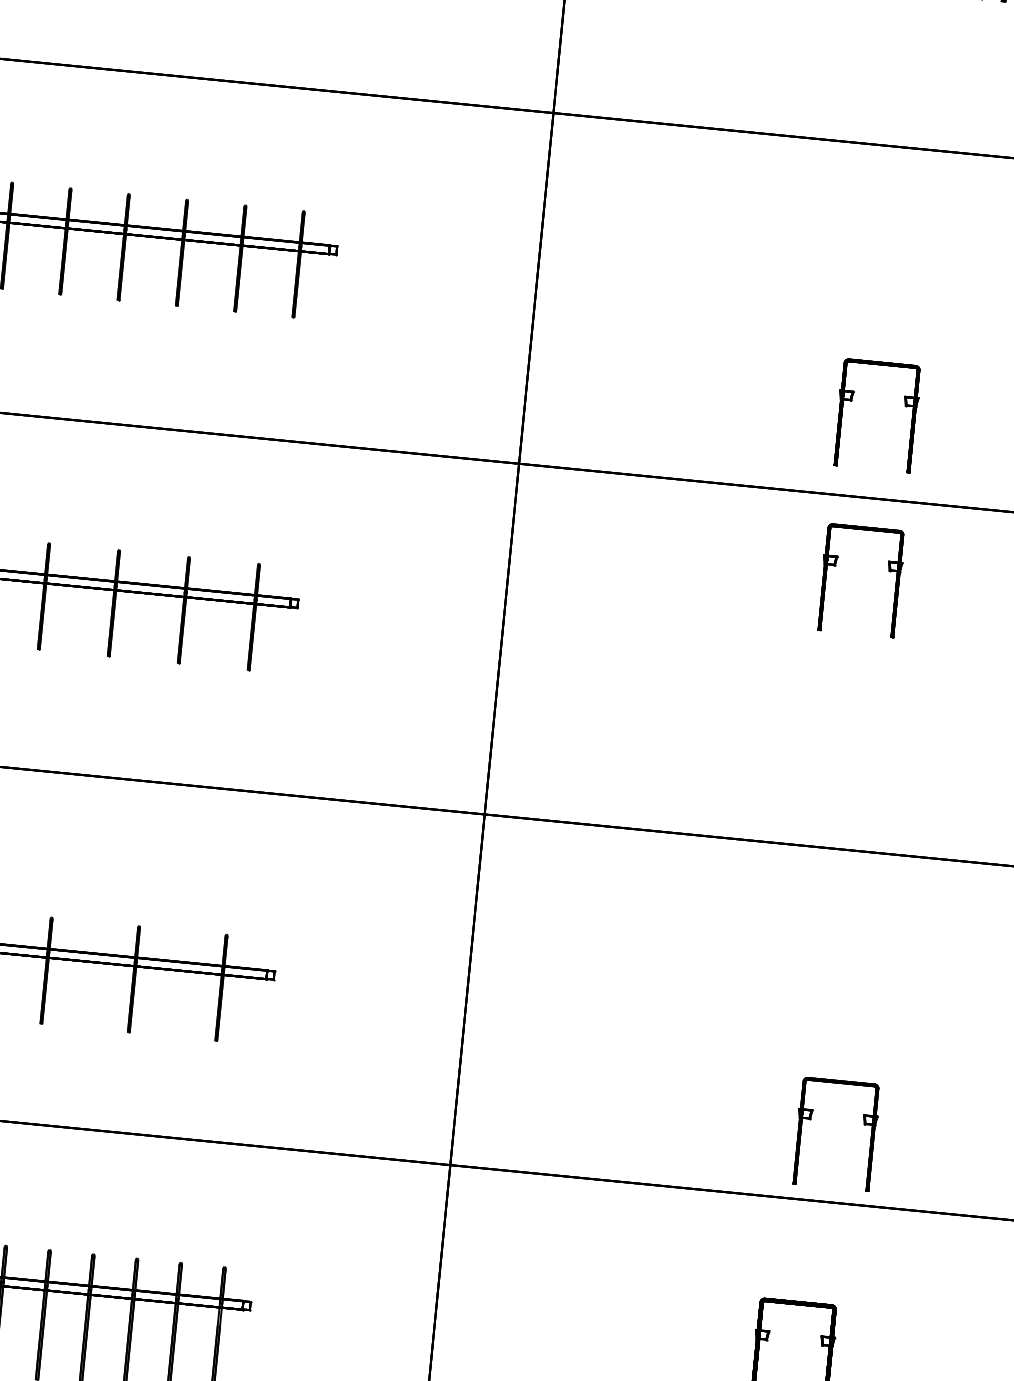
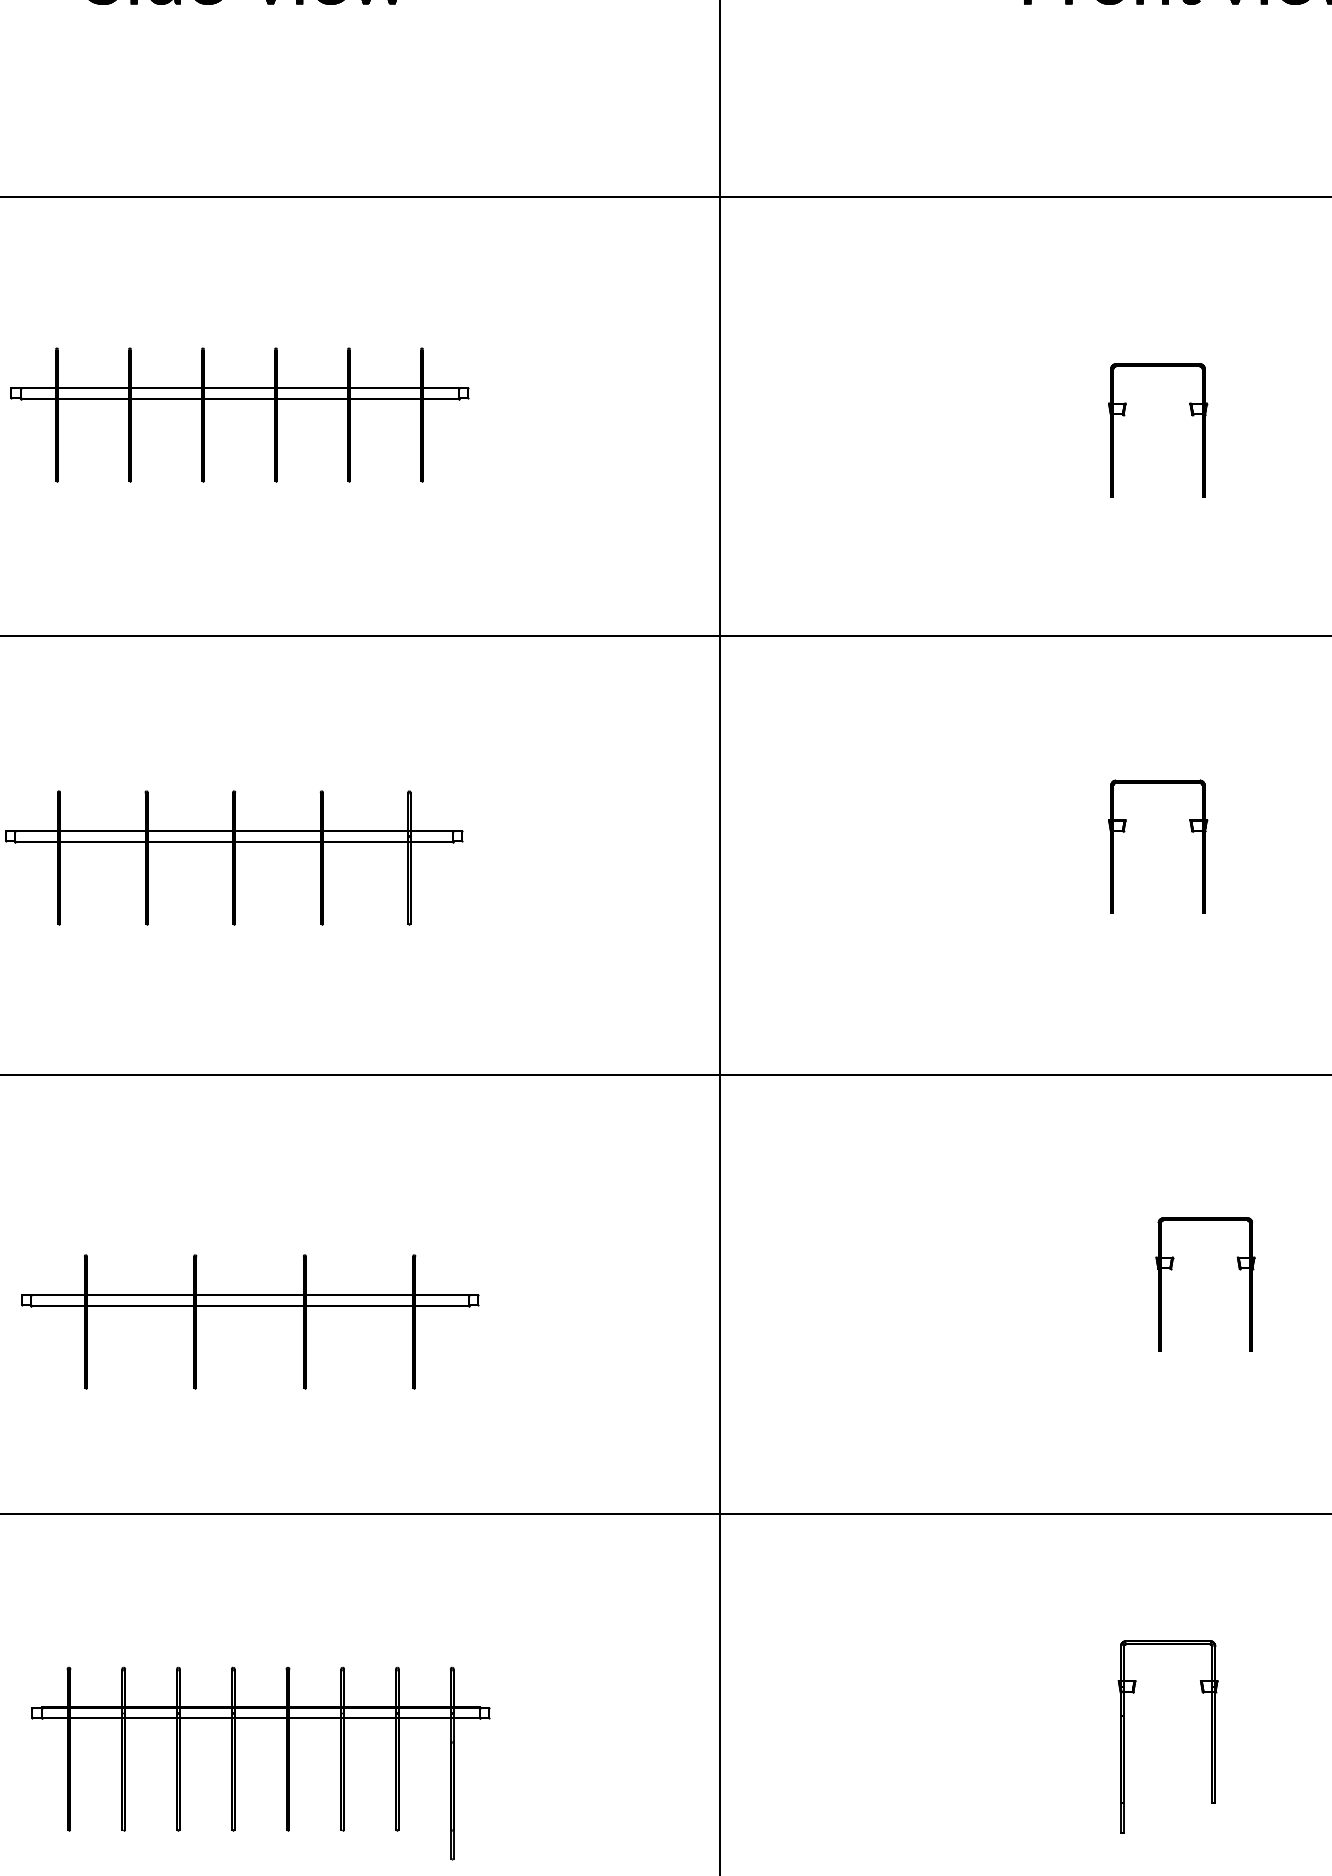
part: (852, 401) -> (1125, 415), moved
part: (888, 571) -> (1191, 832), moved
part: (811, 1119) -> (1172, 1269), moved

